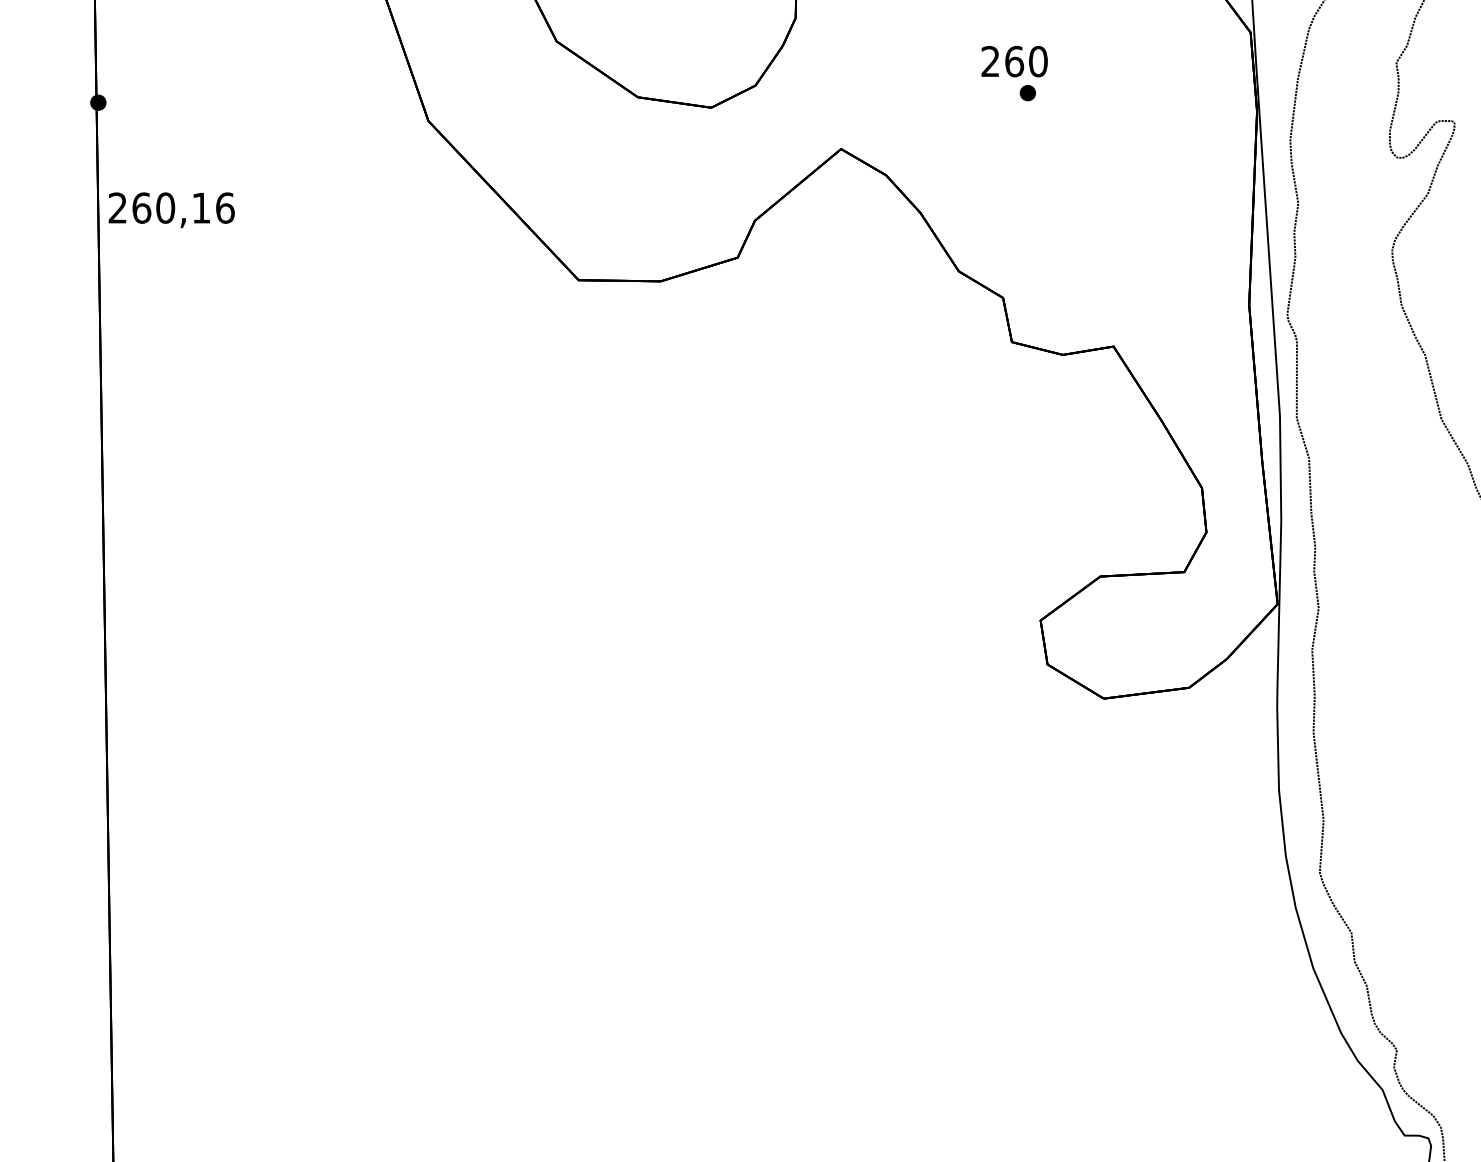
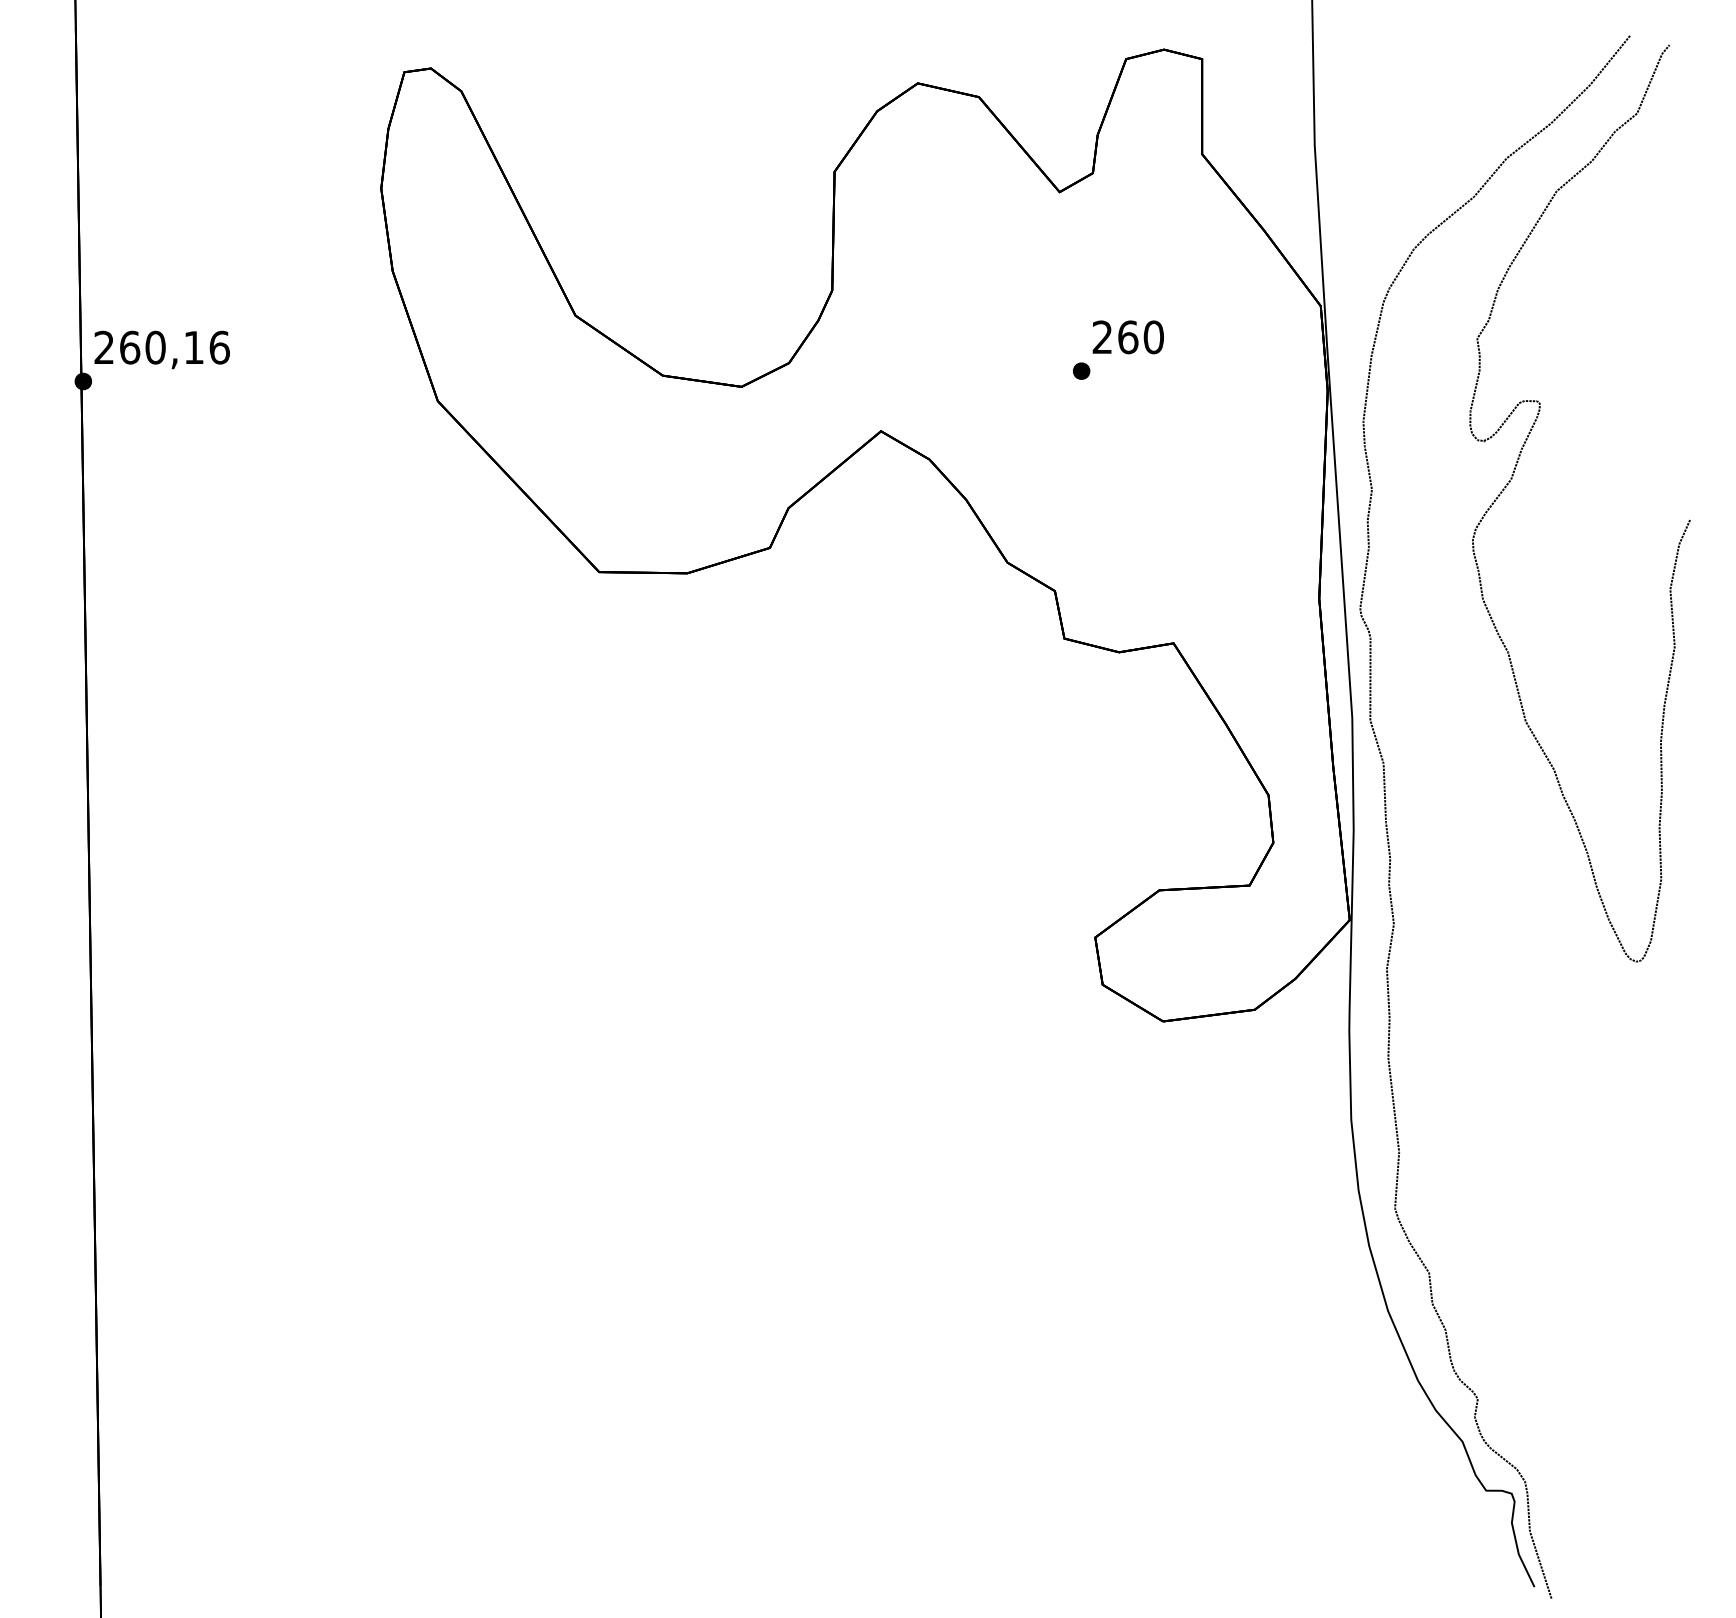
text: (1013, 61) -> (1127, 337), moved
text: (171, 209) -> (161, 349), moved

